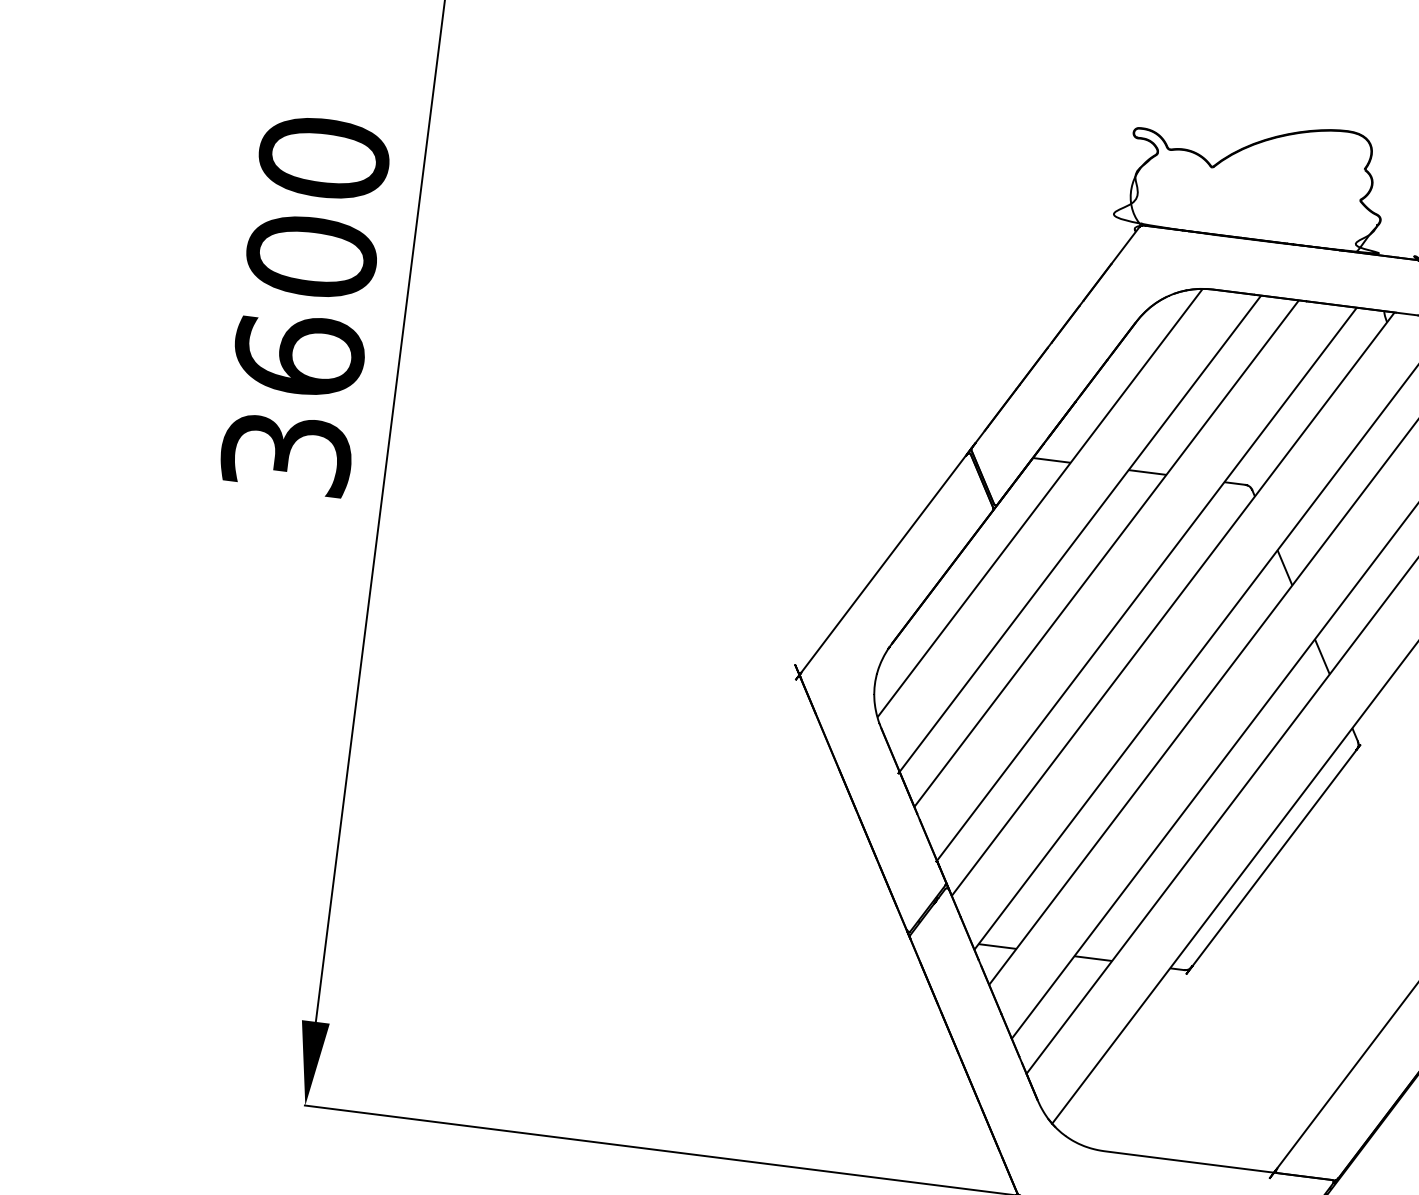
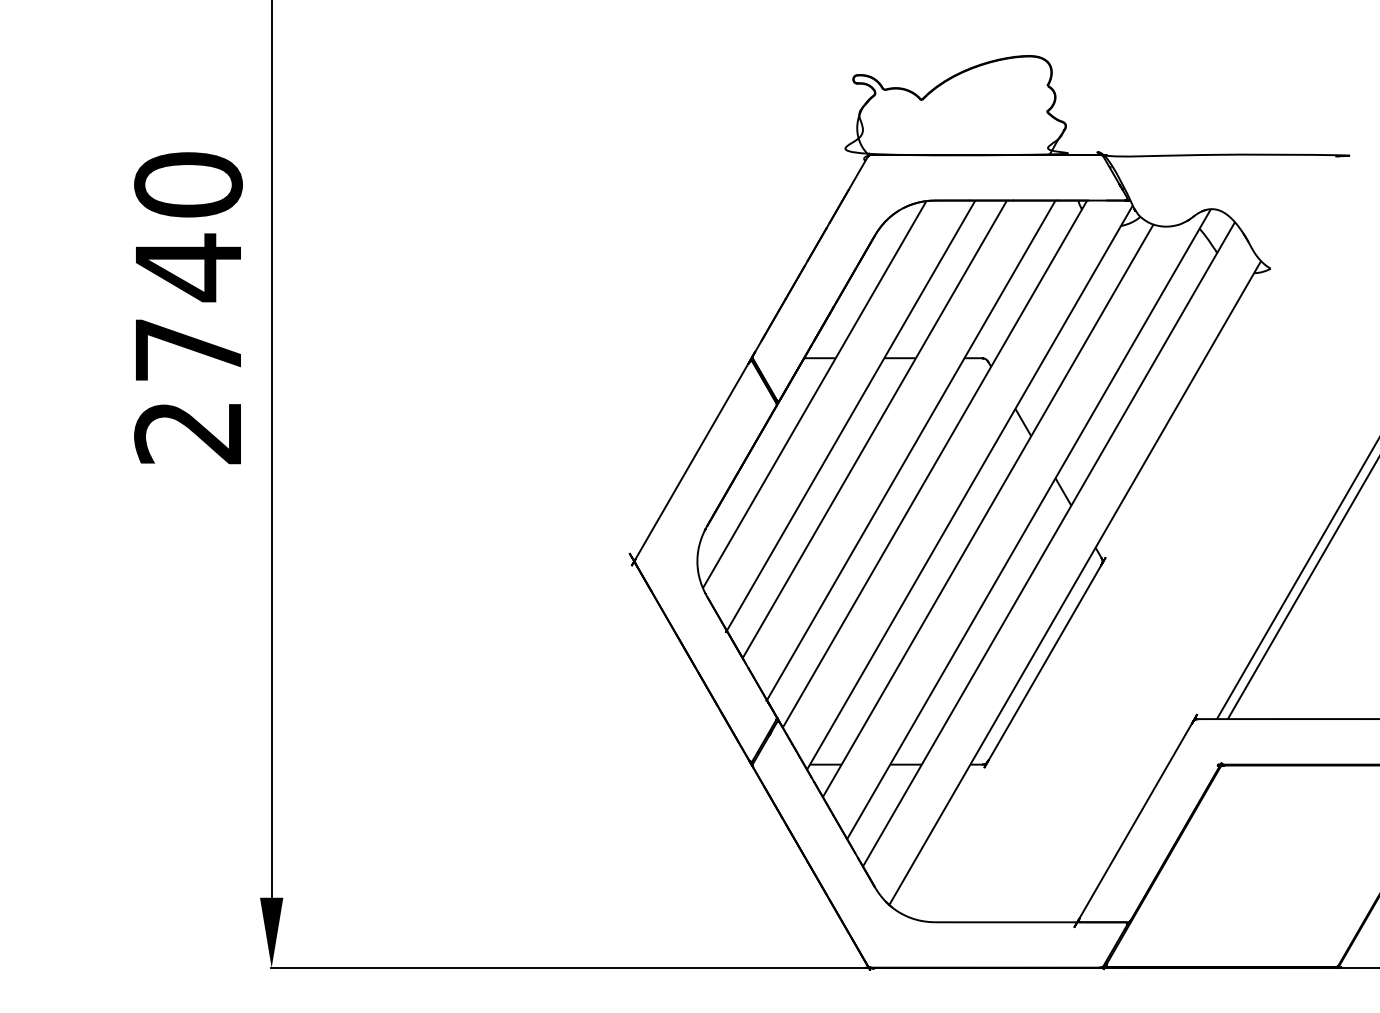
text: (299, 353) -> (188, 348), 3600 -> 2740

